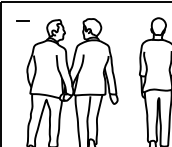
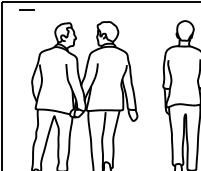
line: (22, 20) -> (26, 9), moved

